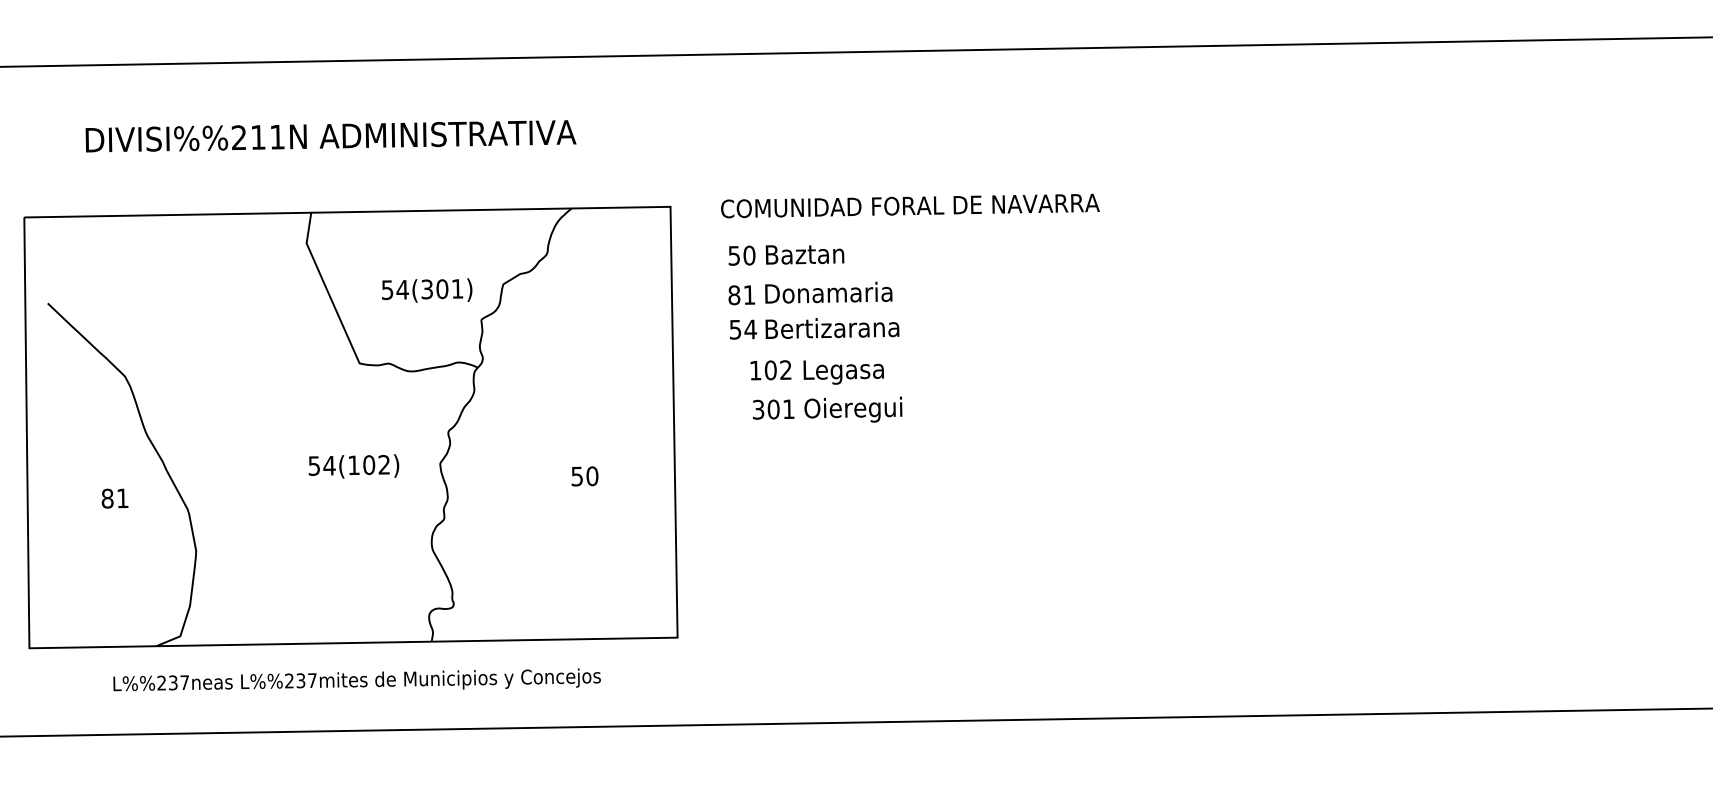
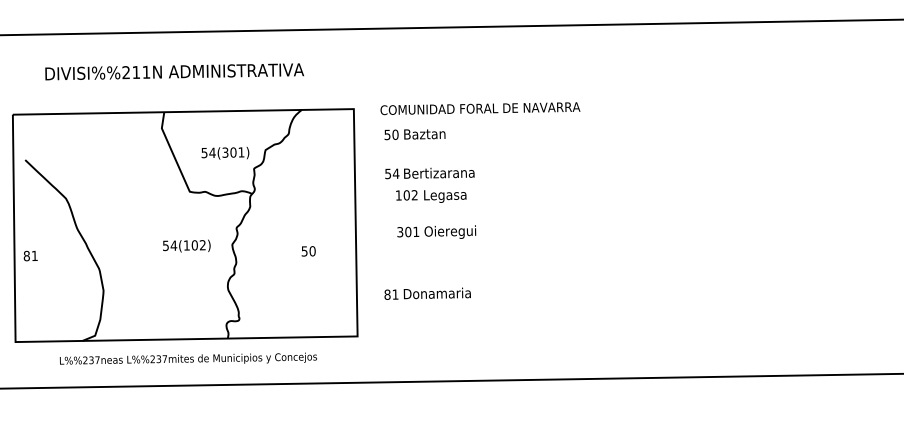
text: (810, 292) -> (427, 293), moved
text: (827, 408) -> (436, 231), moved
text: (114, 497) -> (30, 255), moved

